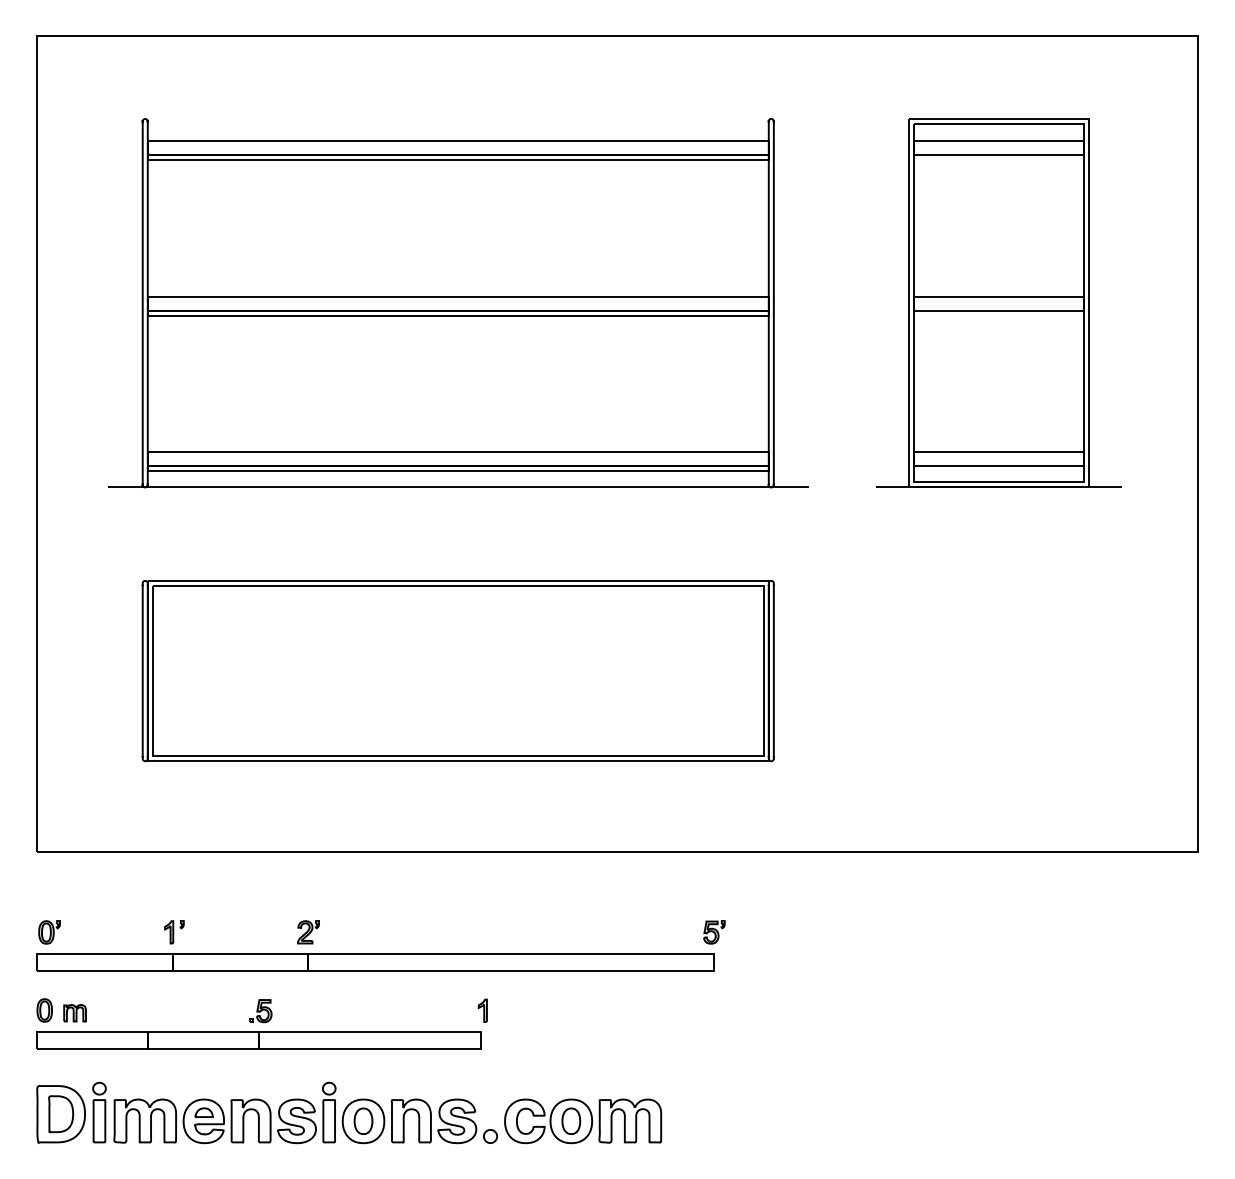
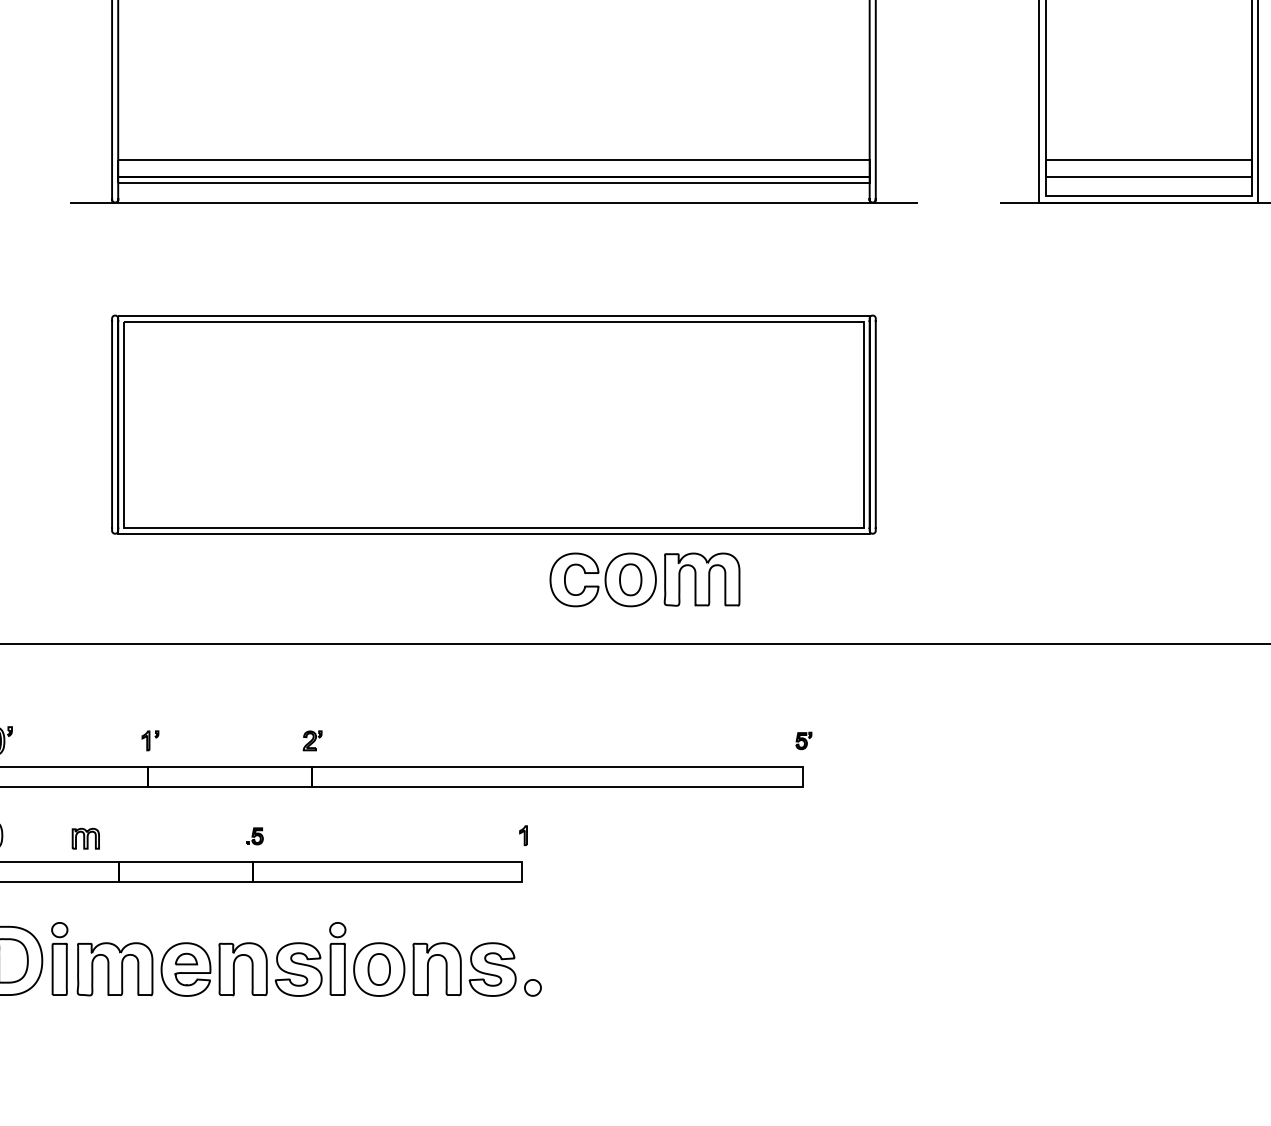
part: (174, 932) -> (150, 741), size x0.7
part: (308, 932) -> (312, 741), size x0.7
part: (714, 932) -> (803, 741), size x0.6
part: (482, 1010) -> (523, 835), size x0.7
part: (260, 1011) -> (254, 836), size x0.6
part: (74, 1013) -> (85, 839), moved
part: (583, 1121) -> (645, 580), moved

